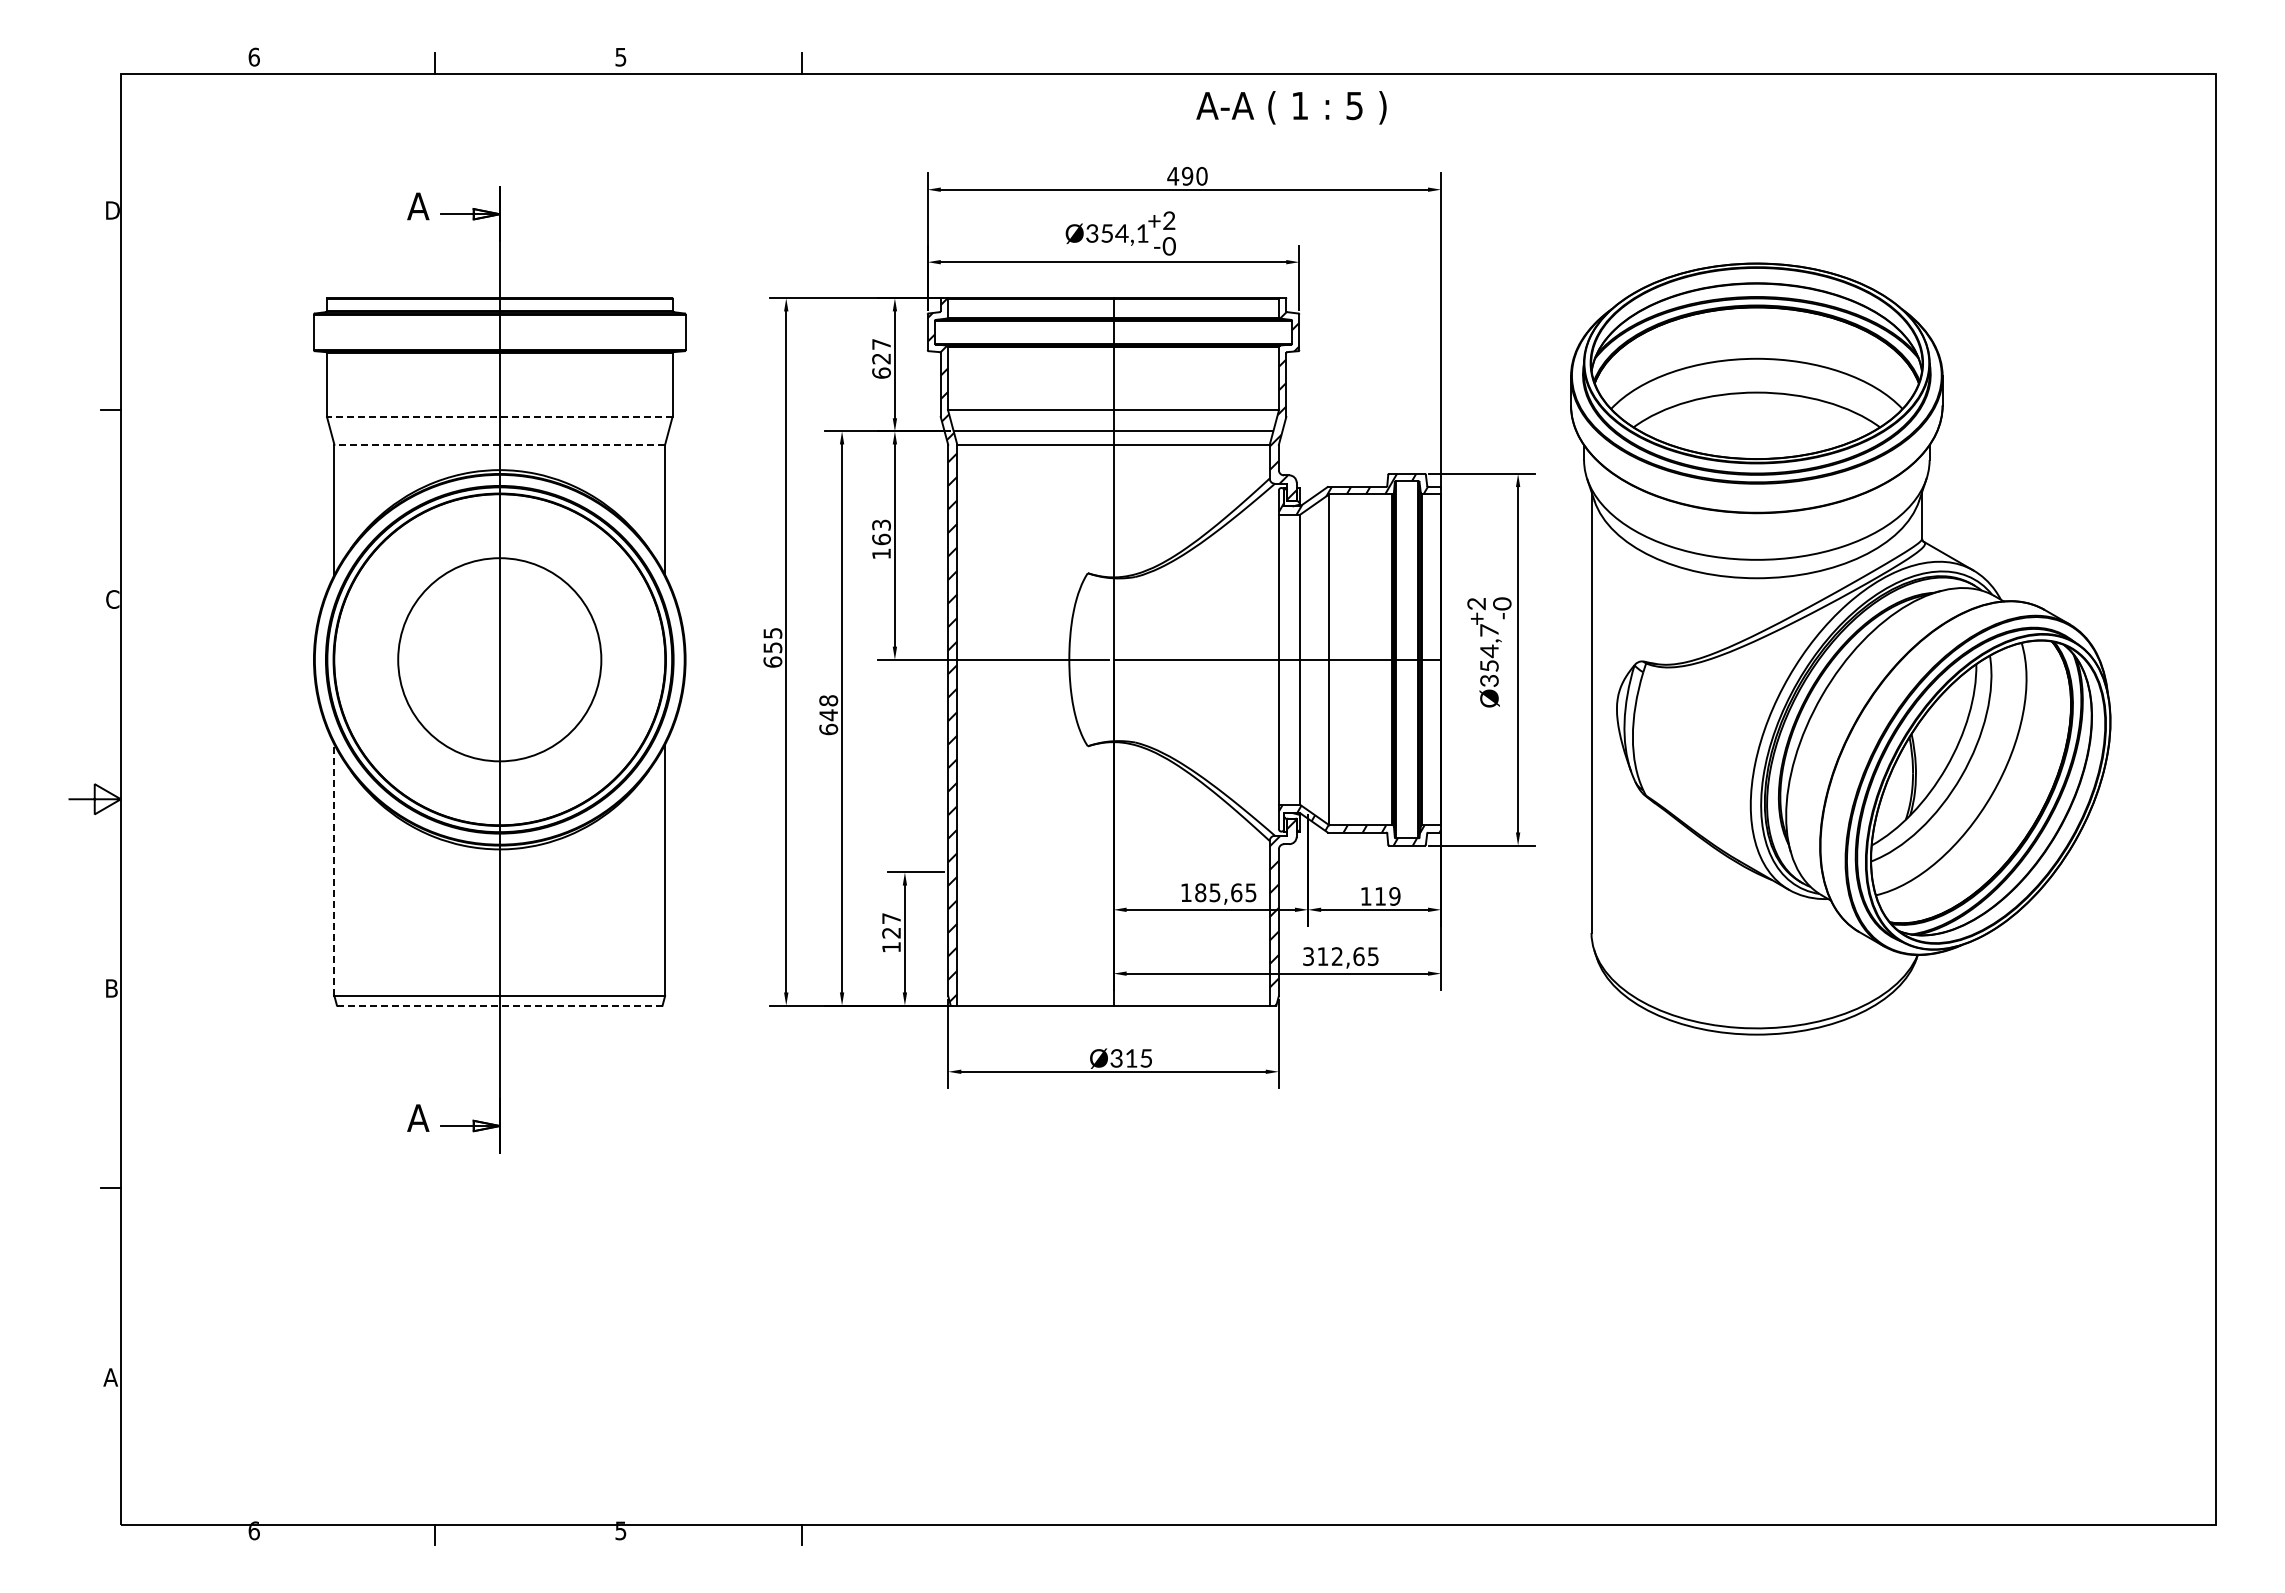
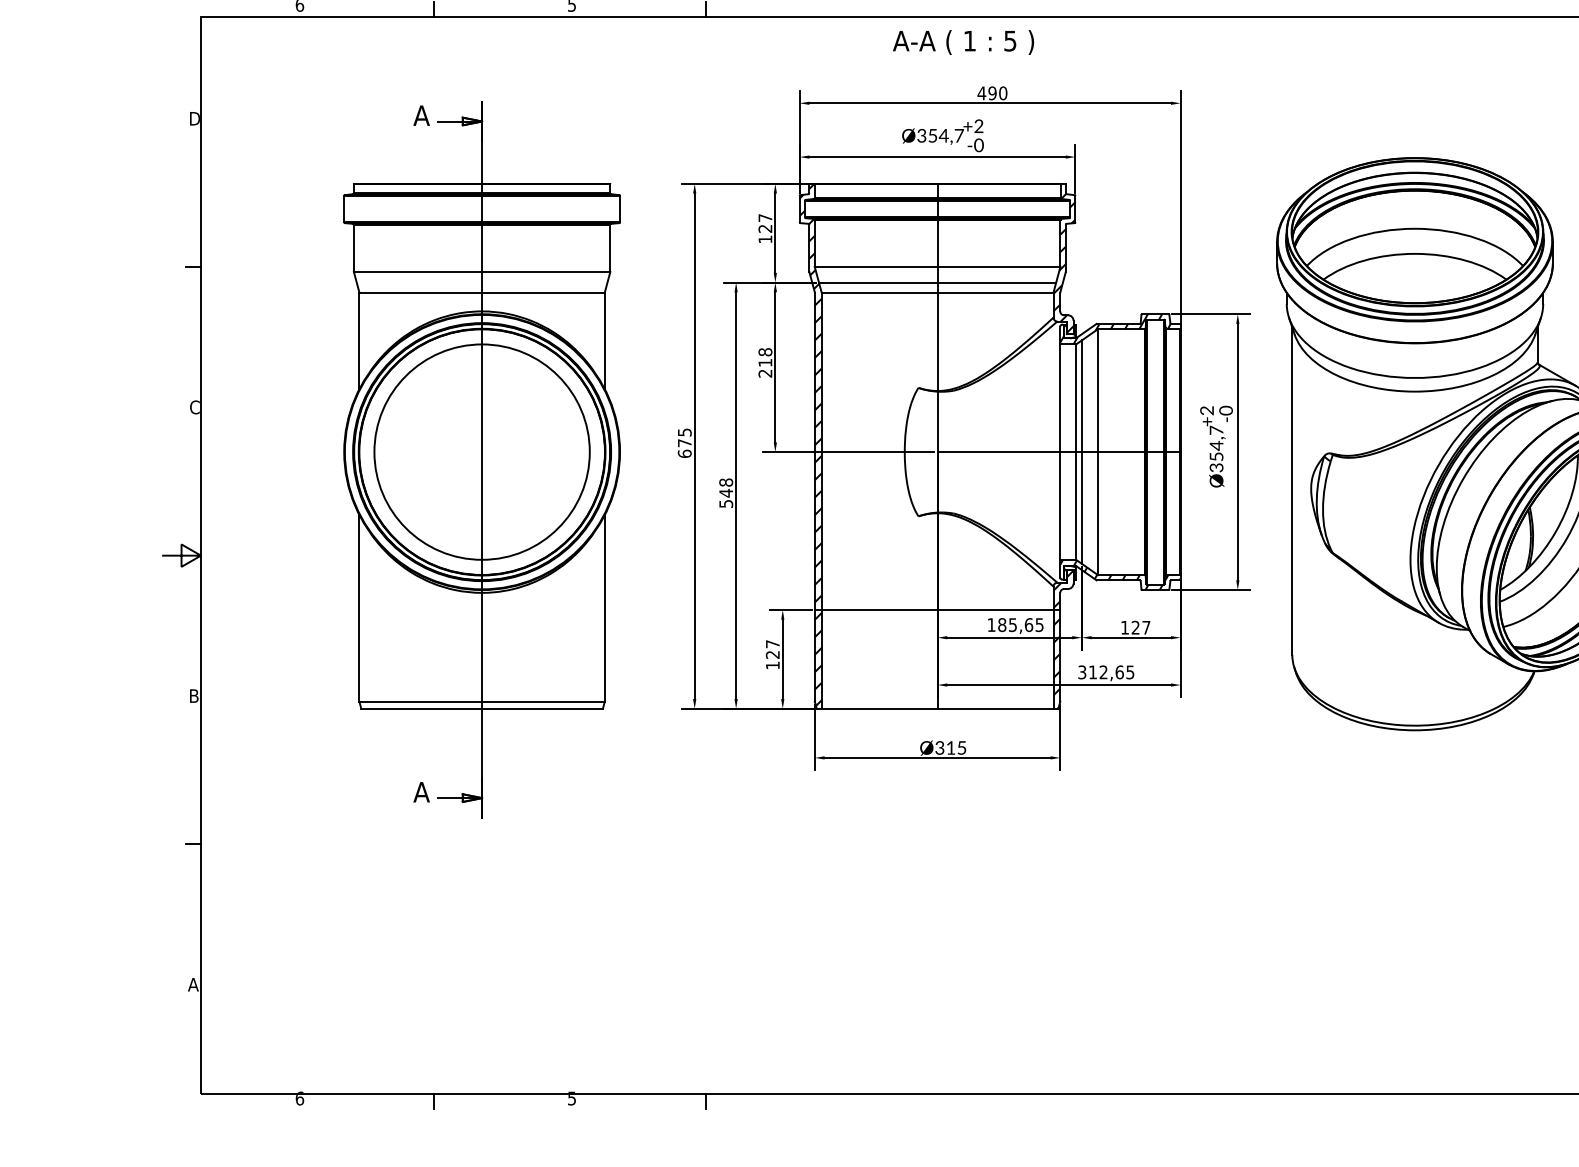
text: (1291, 107) -> (963, 42), moved
text: (1142, 233) -> (959, 135), Ø354,1 -> Ø354,7
text: (881, 372) -> (765, 238), 627 -> 127
line: (499, 417) -> (481, 272), dashed -> solid
line: (499, 444) -> (481, 292), dashed -> solid
text: (881, 539) -> (765, 362), 163 -> 218
text: (772, 647) -> (684, 443), 655 -> 675
circle: (499, 659) -> (481, 451), size x1.43
line: (1308, 659) -> (1082, 451), added
text: (828, 729) -> (726, 503), 648 -> 548
line: (334, 870) -> (359, 608), dashed -> solid
line: (1113, 872) -> (937, 610), added
text: (1387, 896) -> (1140, 627), 119 -> 127
line: (499, 1005) -> (481, 708), dashed -> solid

